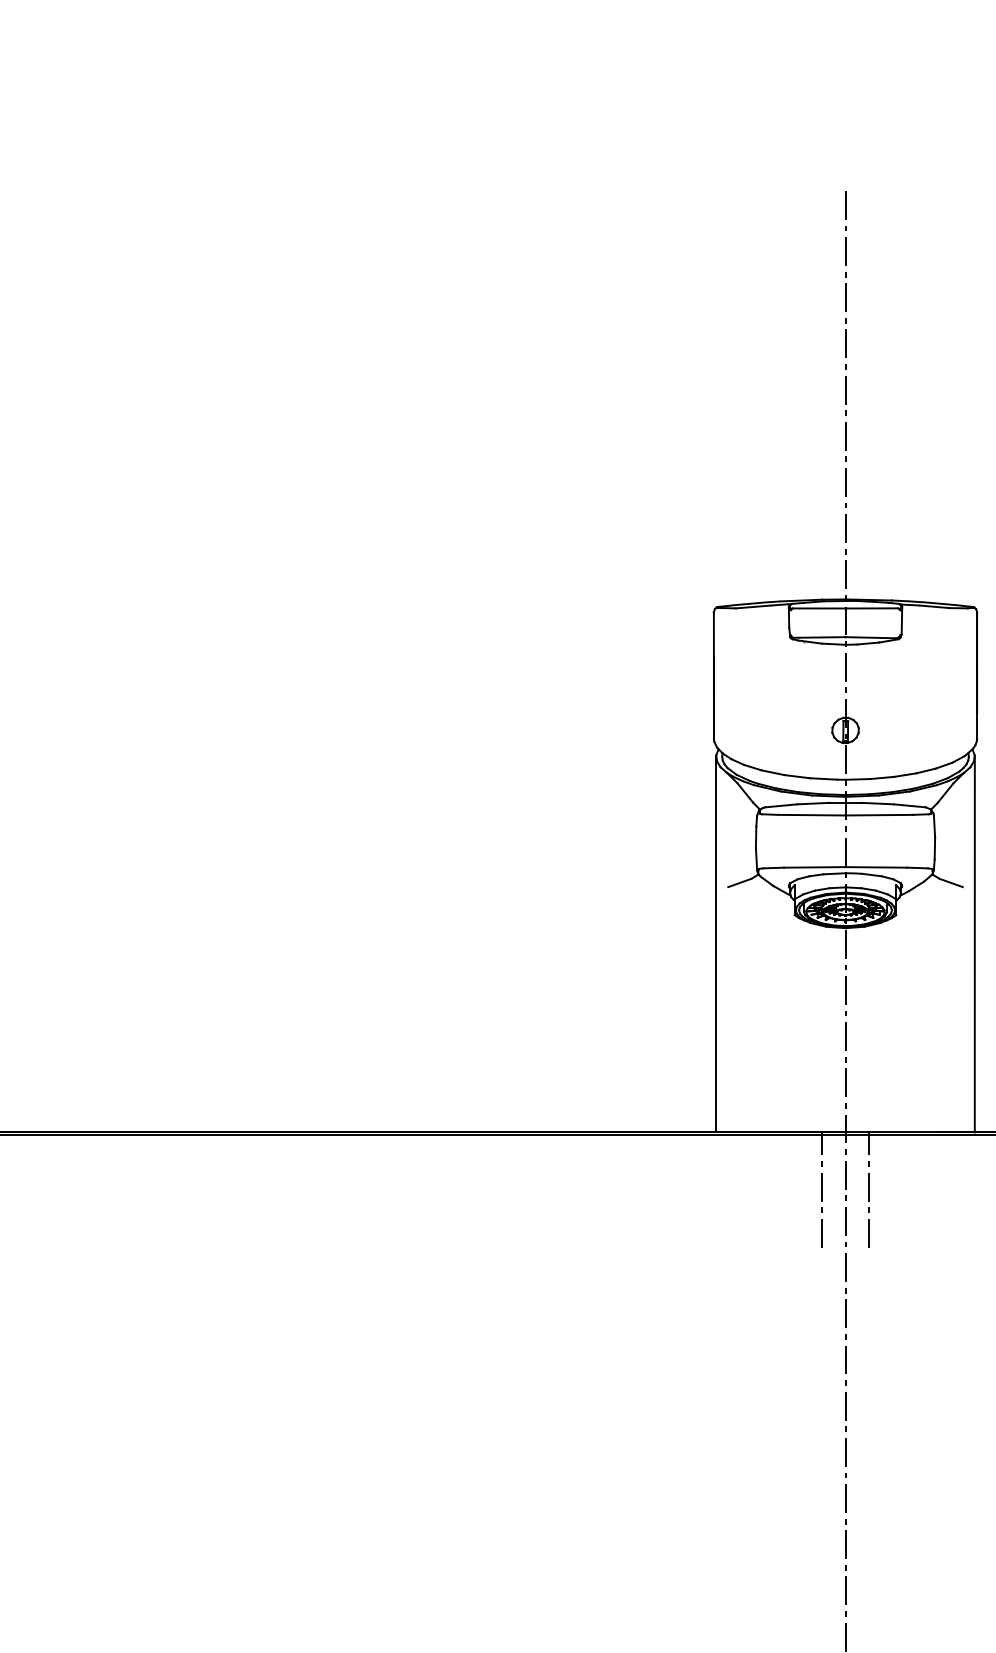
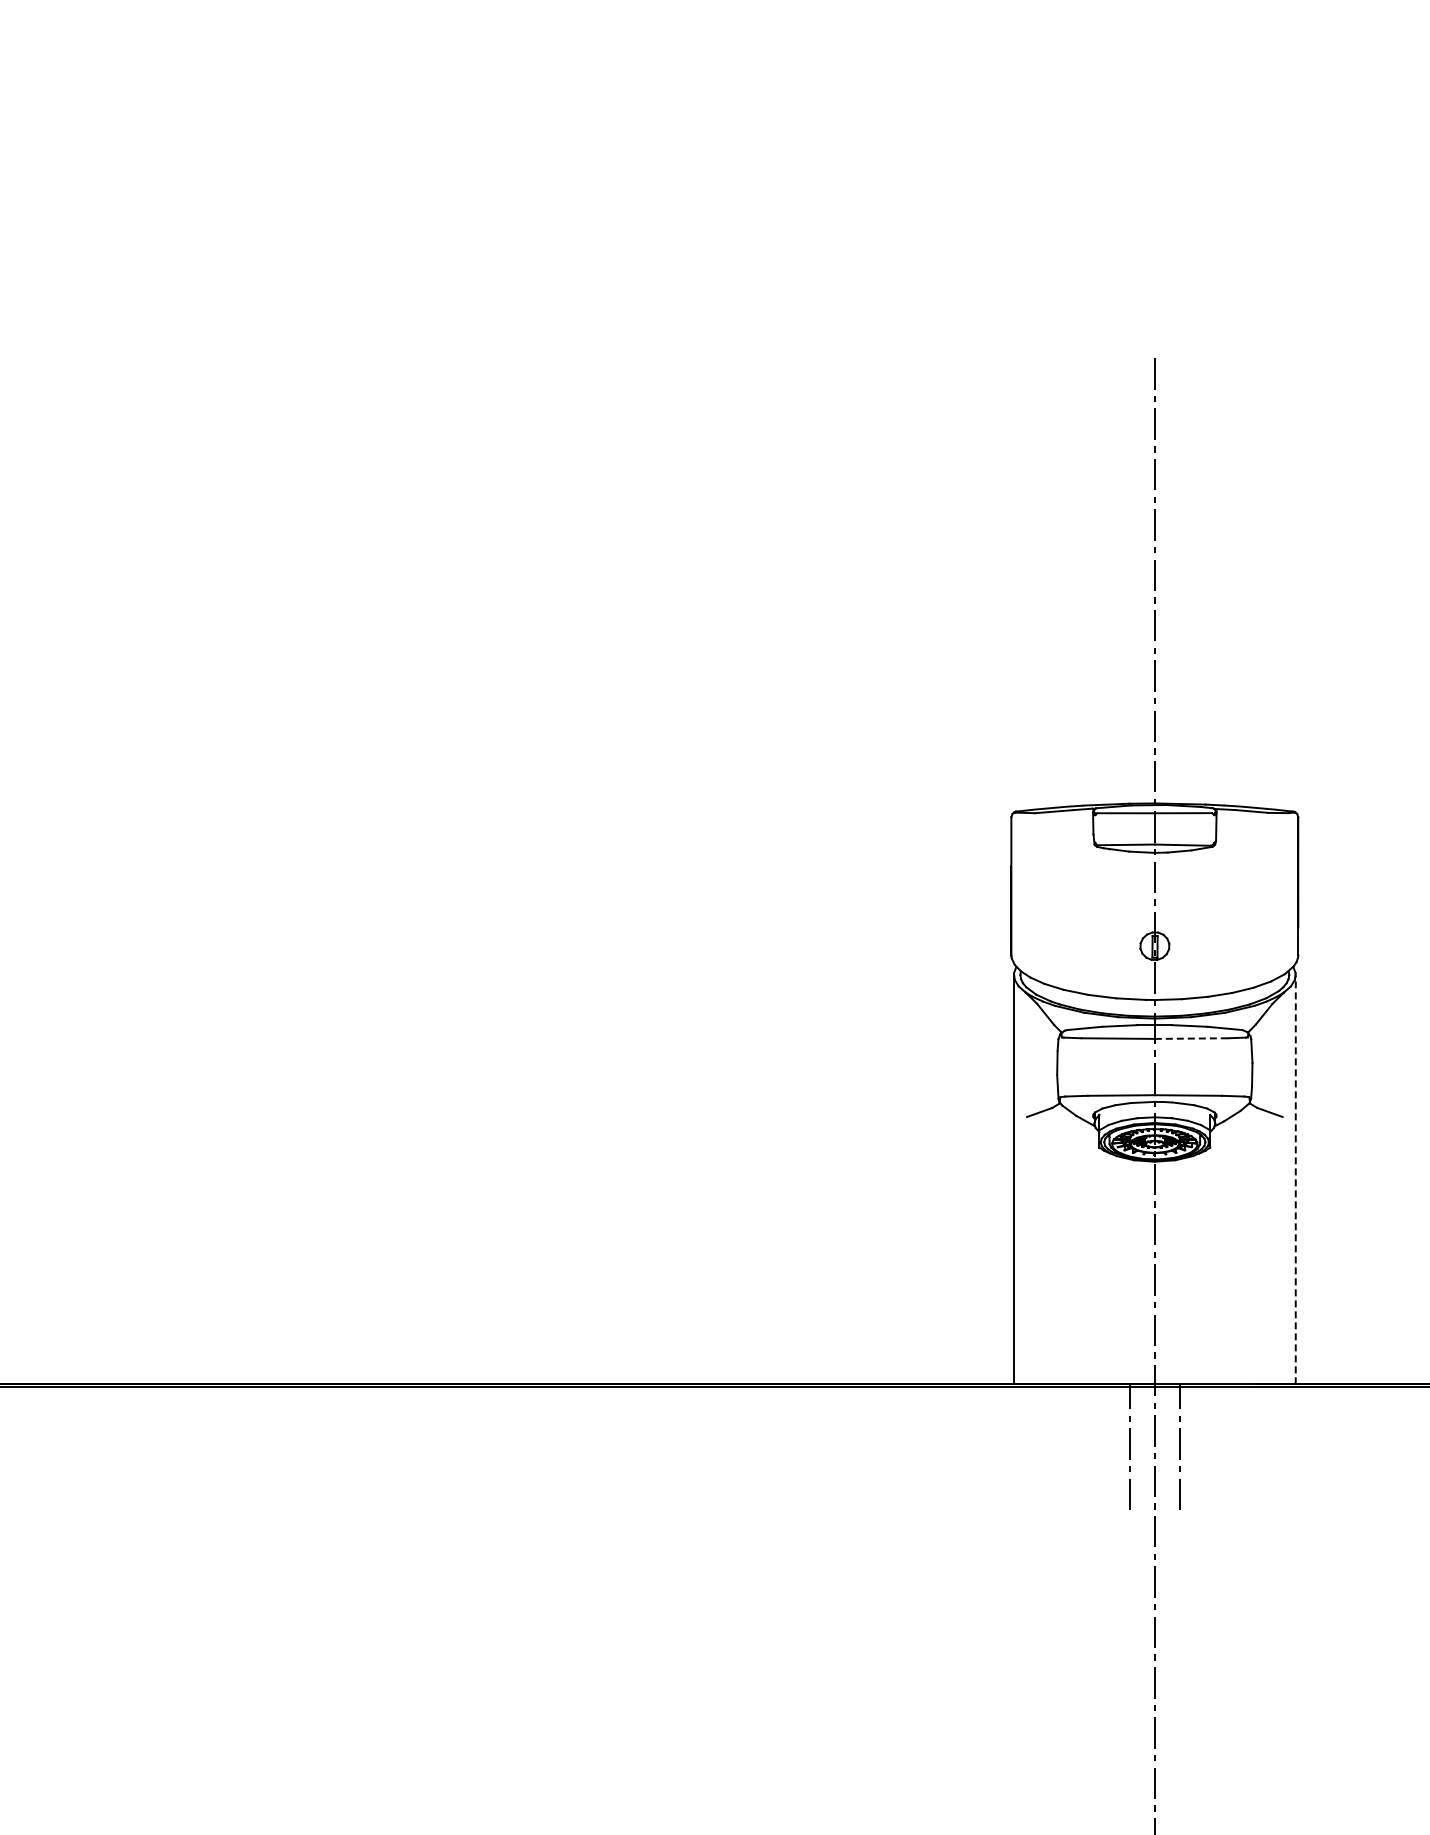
line: (879, 815) -> (1191, 1038), solid -> dashed
line: (974, 944) -> (1295, 1179), solid -> dashed

